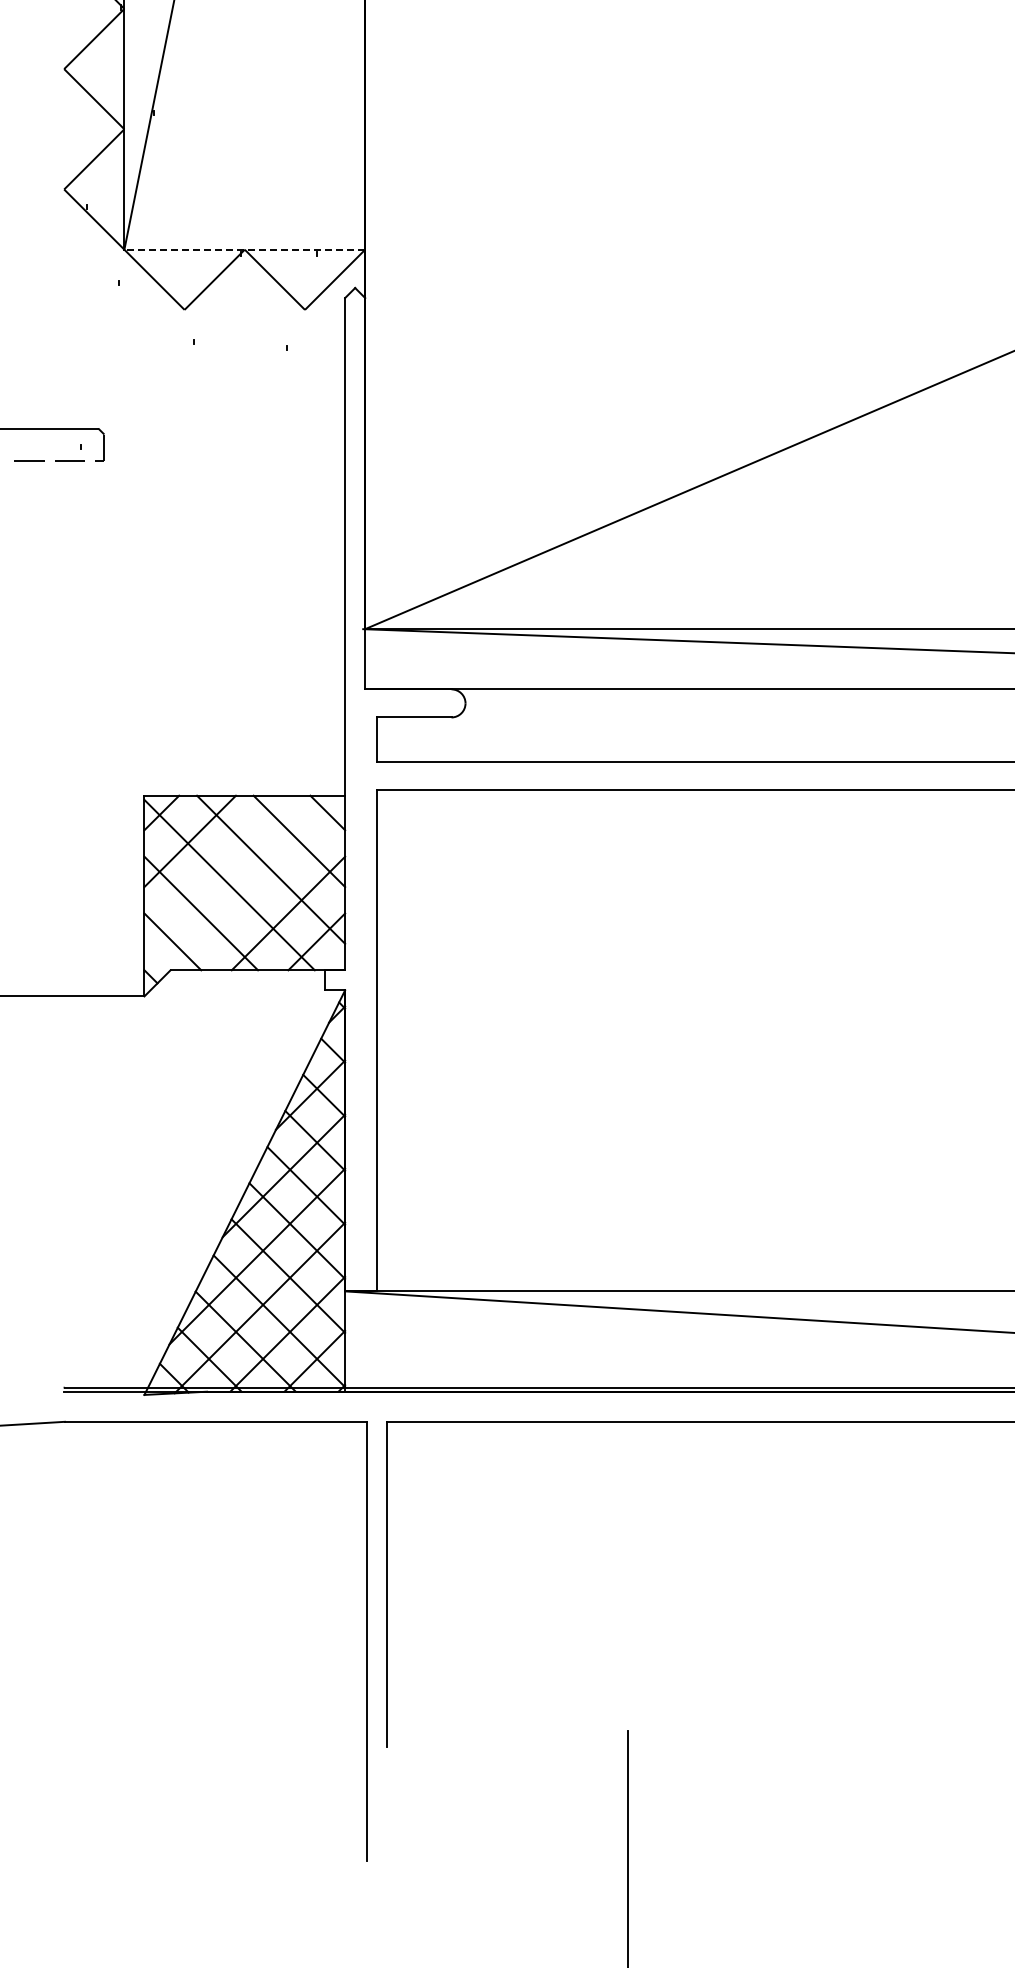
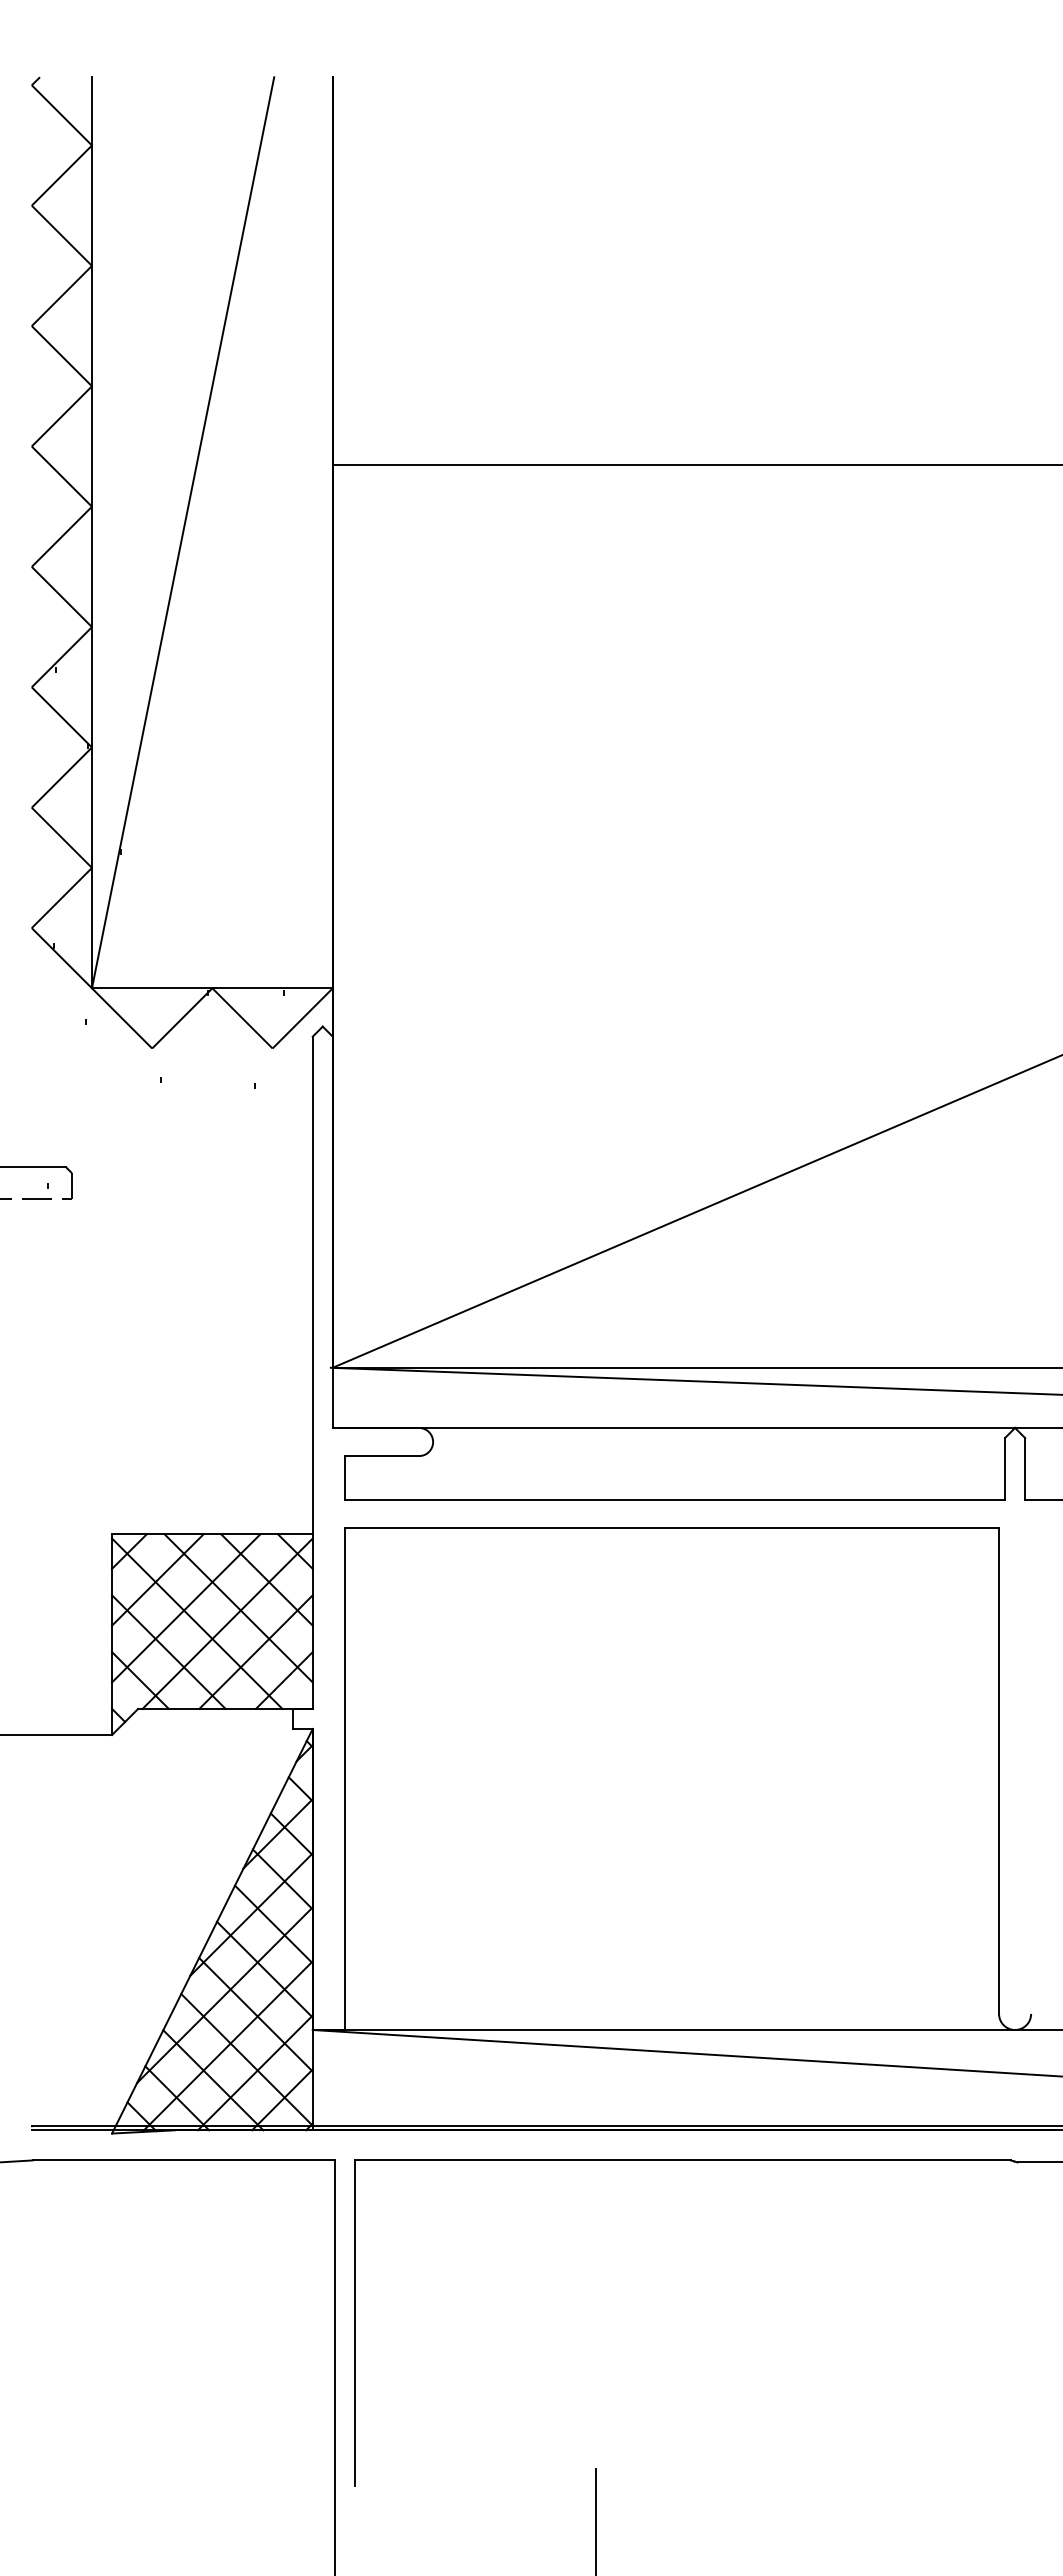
line: (243, 249) -> (211, 988), dashed -> solid
line: (218, 869) -> (186, 1608), added
line: (259, 884) -> (227, 1623), added

